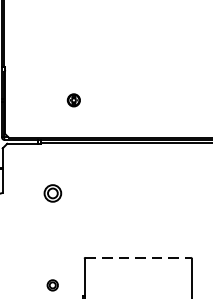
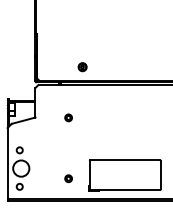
part: (73, 100) -> (82, 67), moved
part: (52, 192) -> (68, 117), size x0.62
line: (138, 257) -> (125, 160), dashed -> solid

